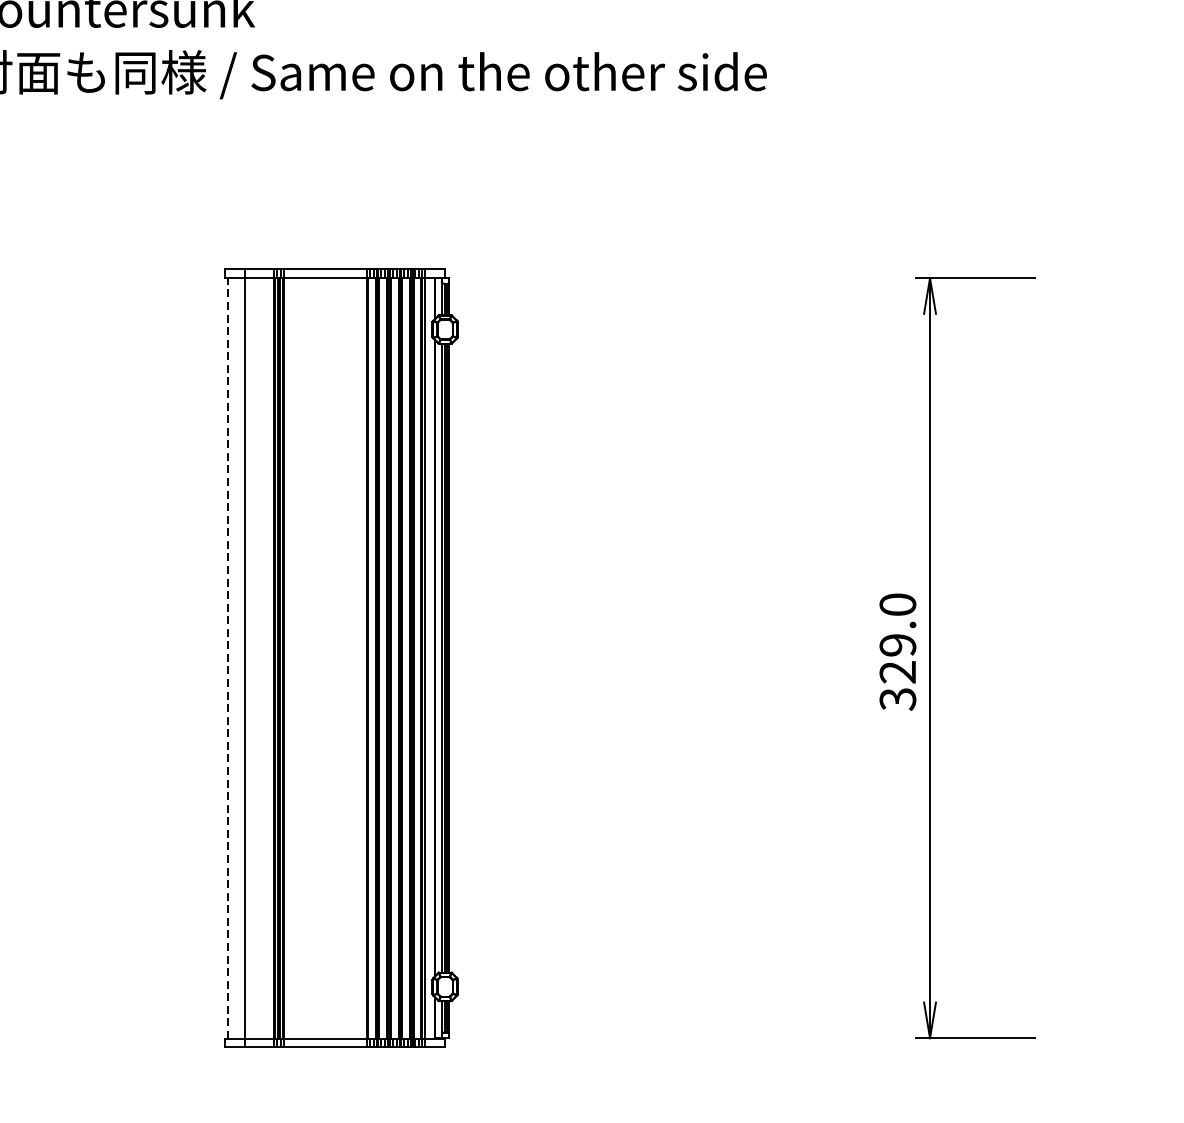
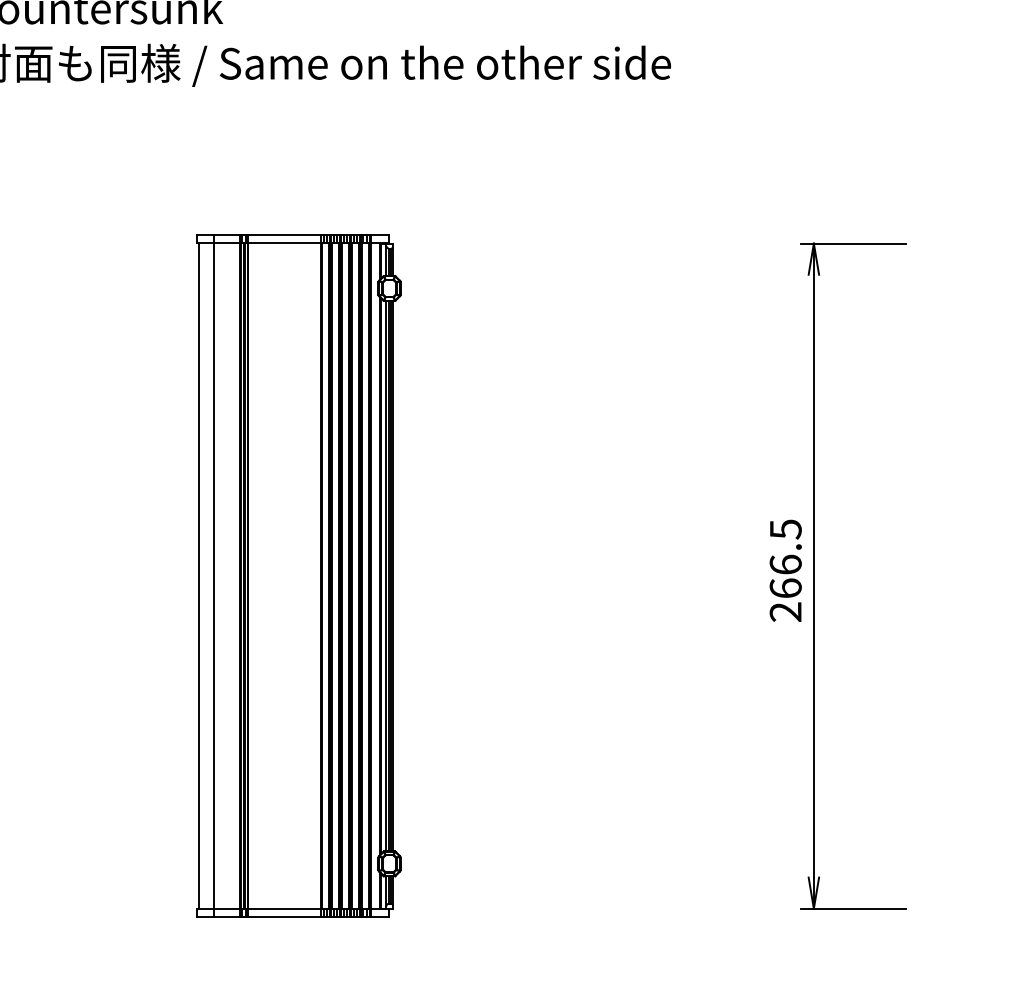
text: (897, 651) -> (785, 570), 329.0 -> 266.5
line: (228, 657) -> (199, 575), dashed -> solid

